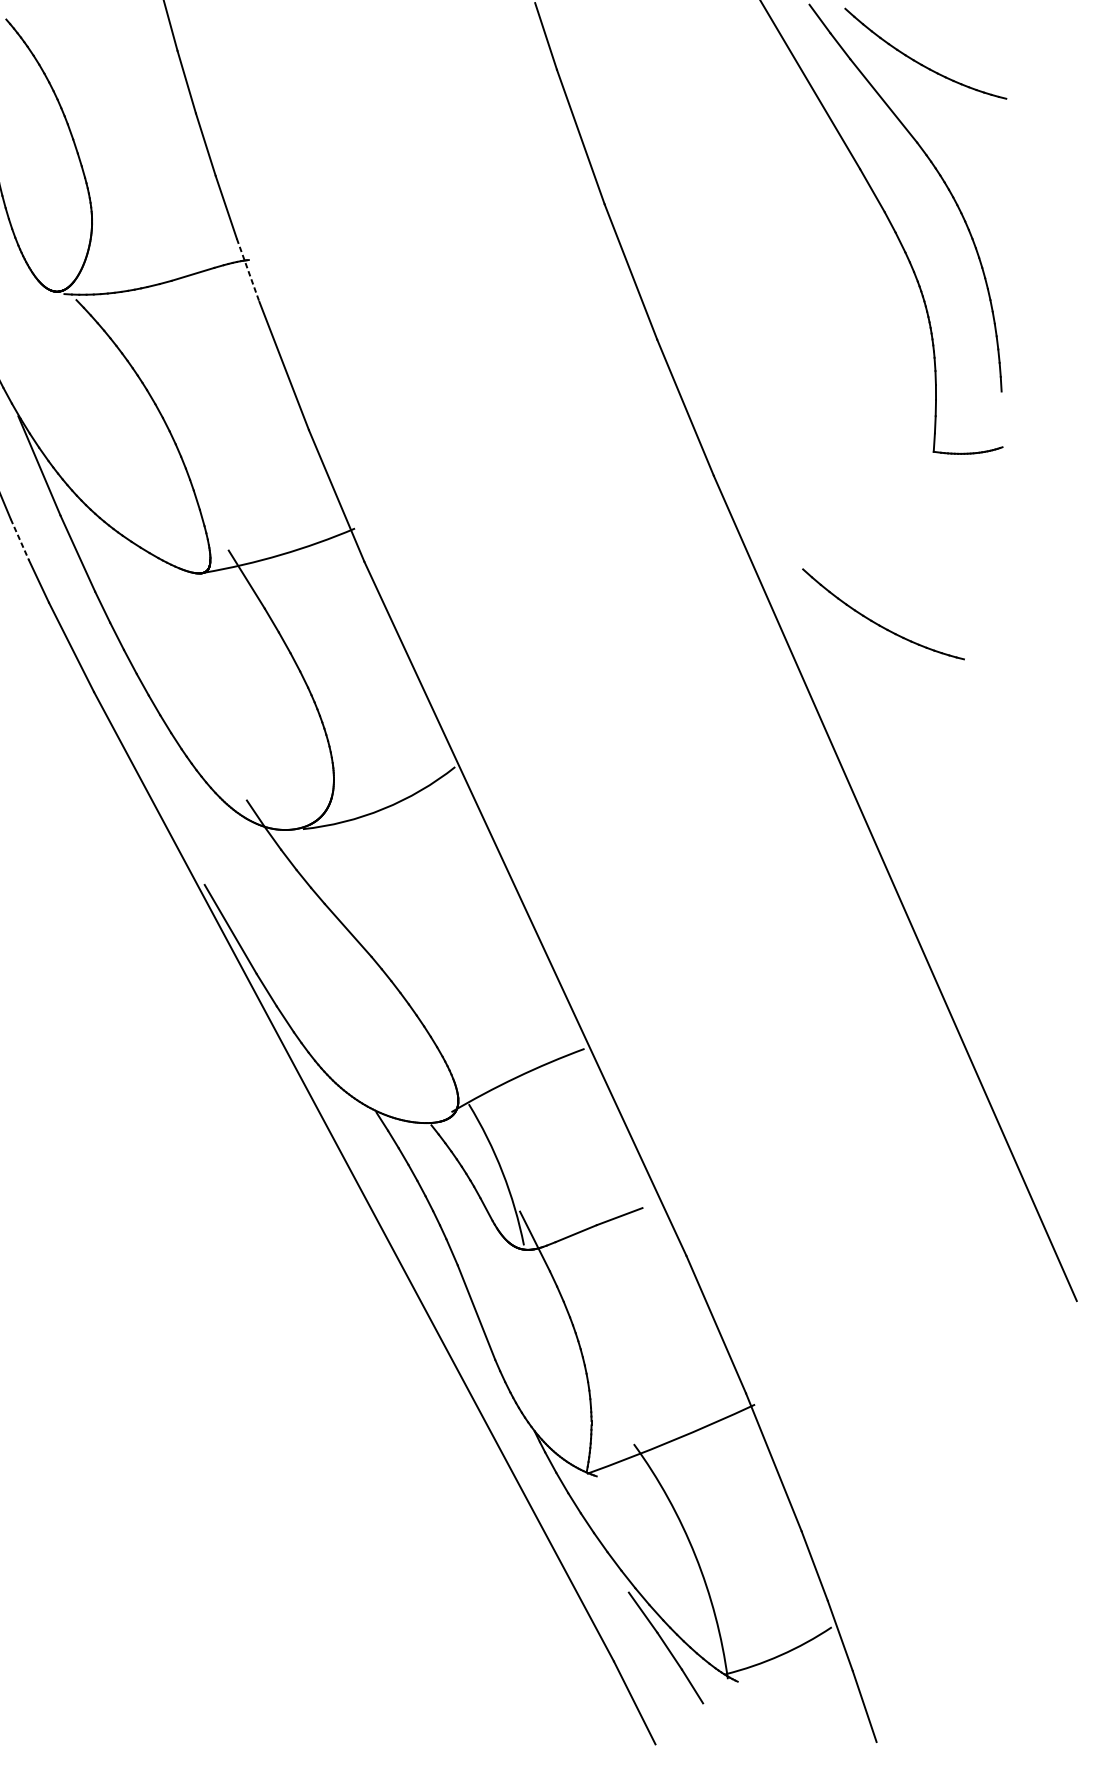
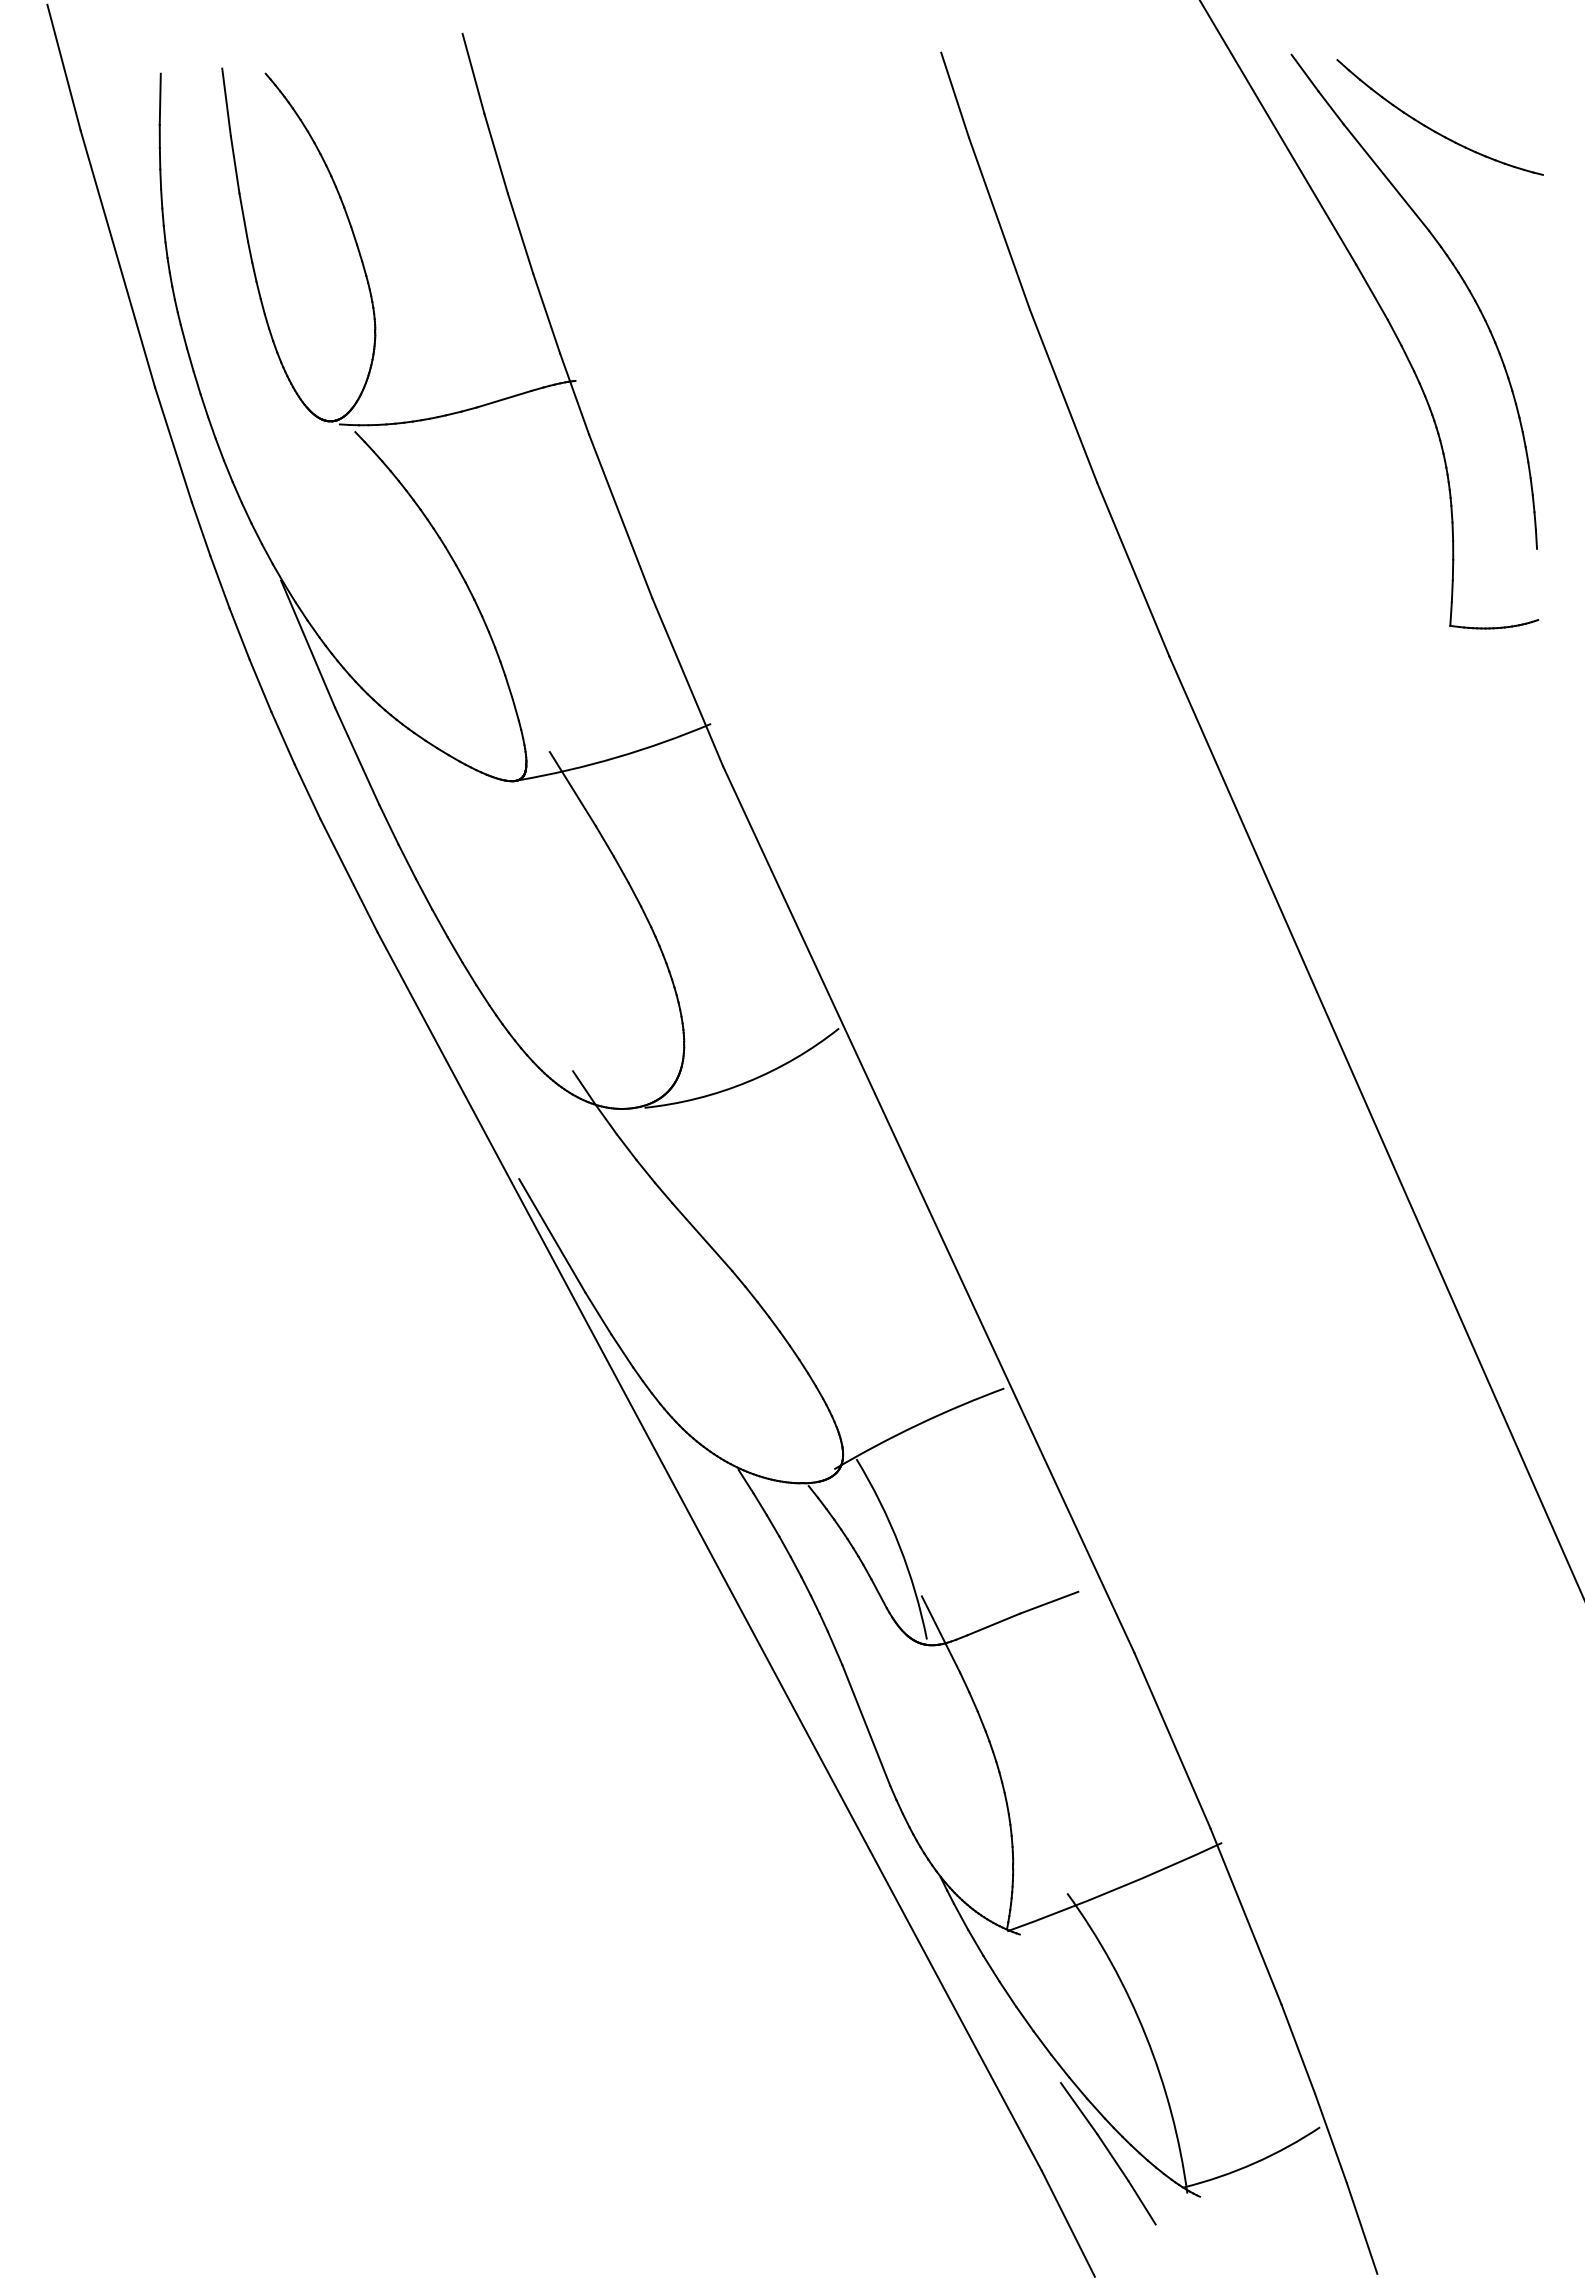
line: (248, 270) -> (574, 394), dashed -> solid
line: (20, 539) -> (283, 738), dashed -> solid
part: (878, 623) -> (1379, 845), removed

